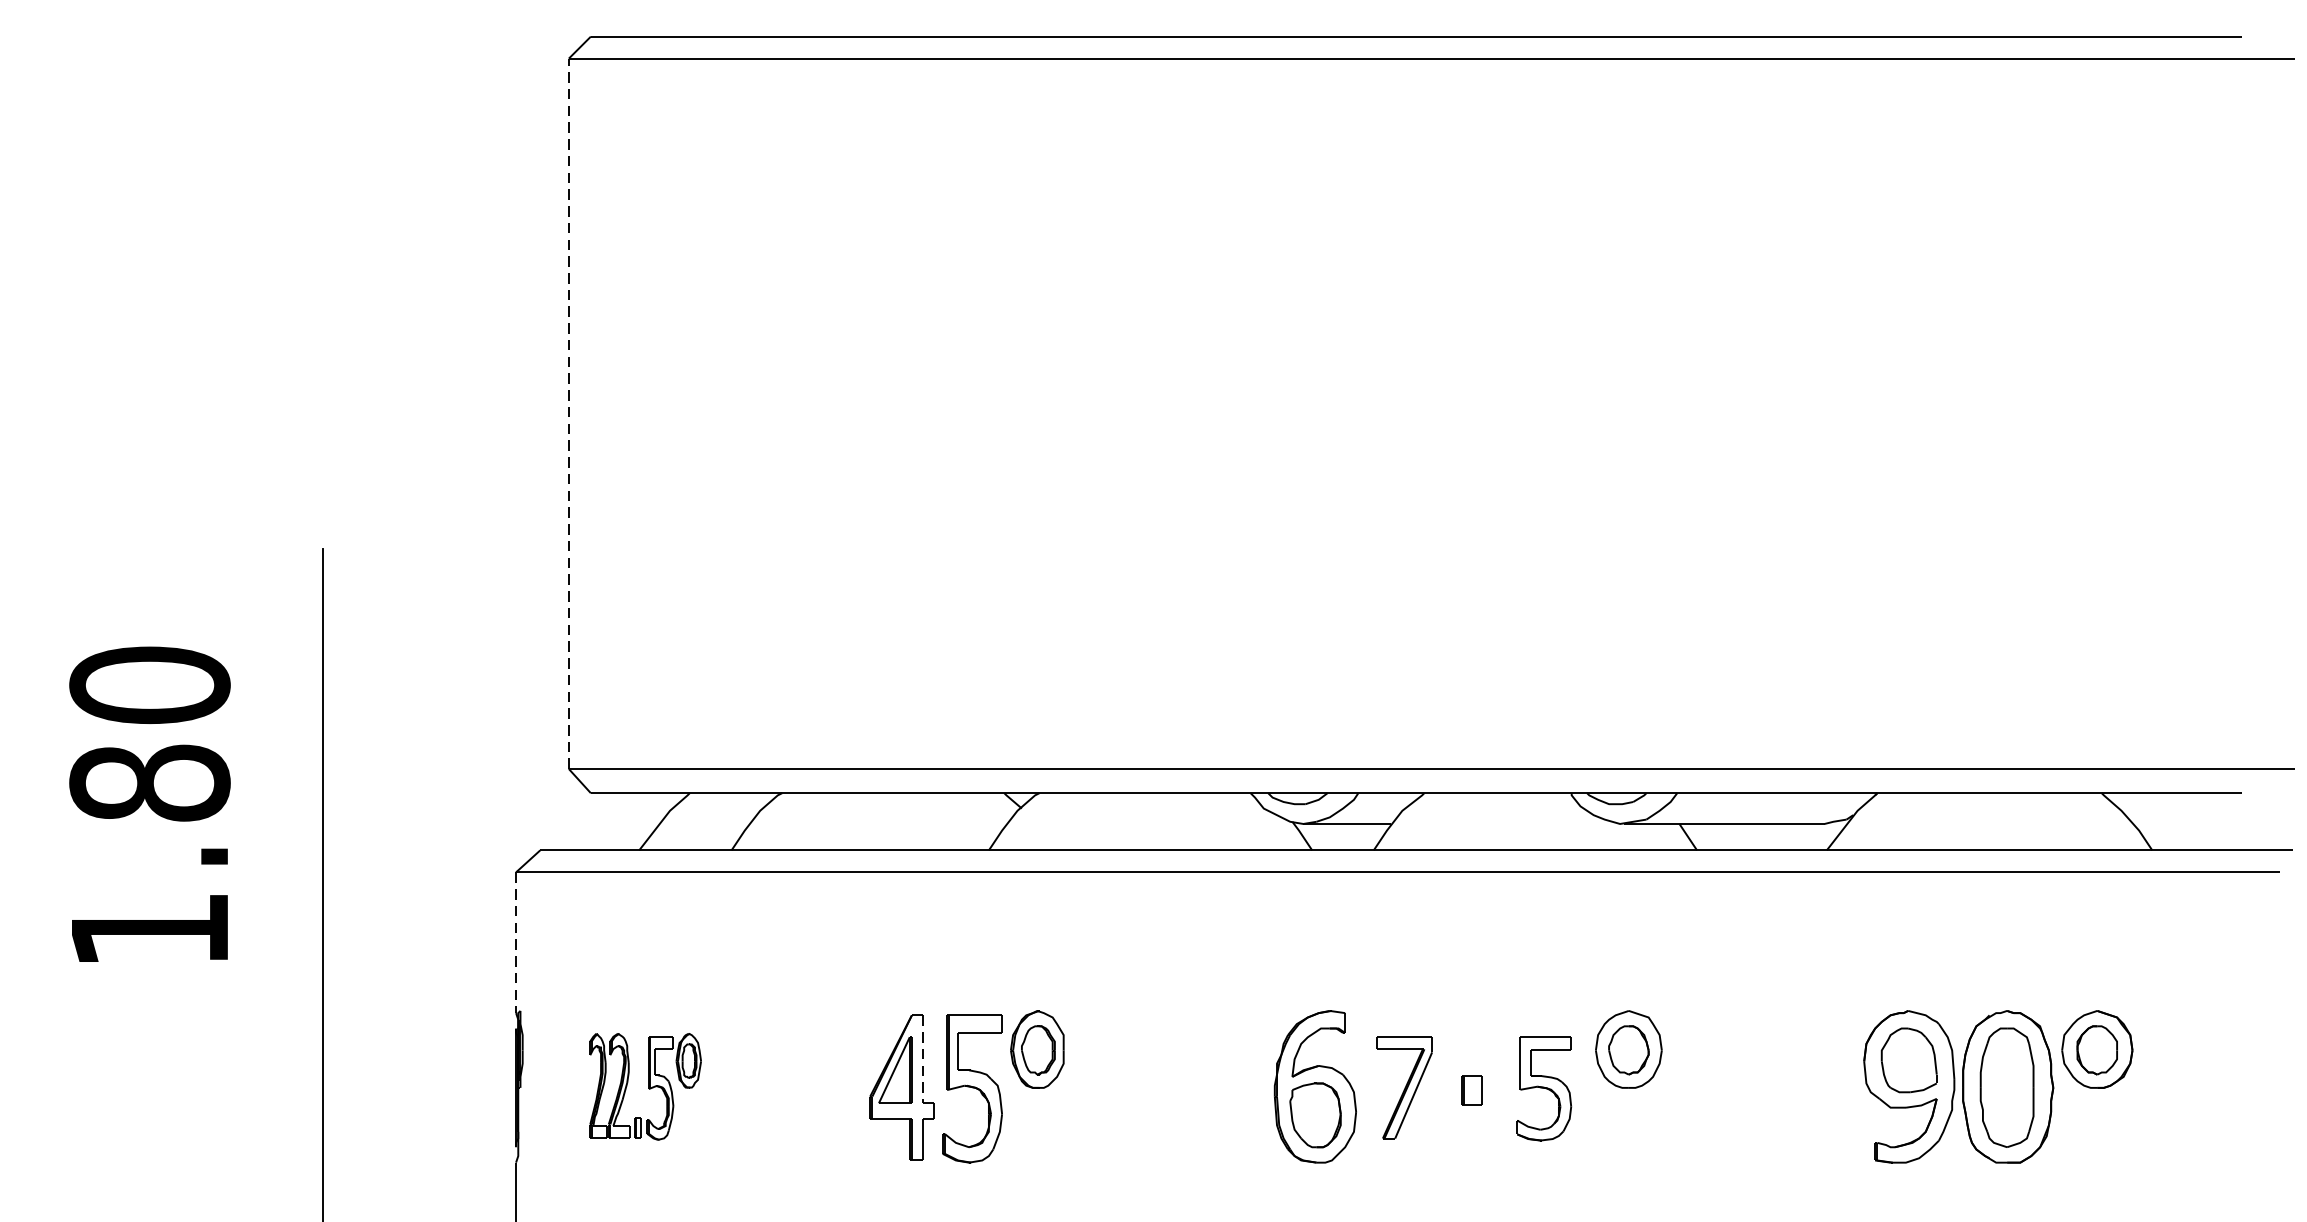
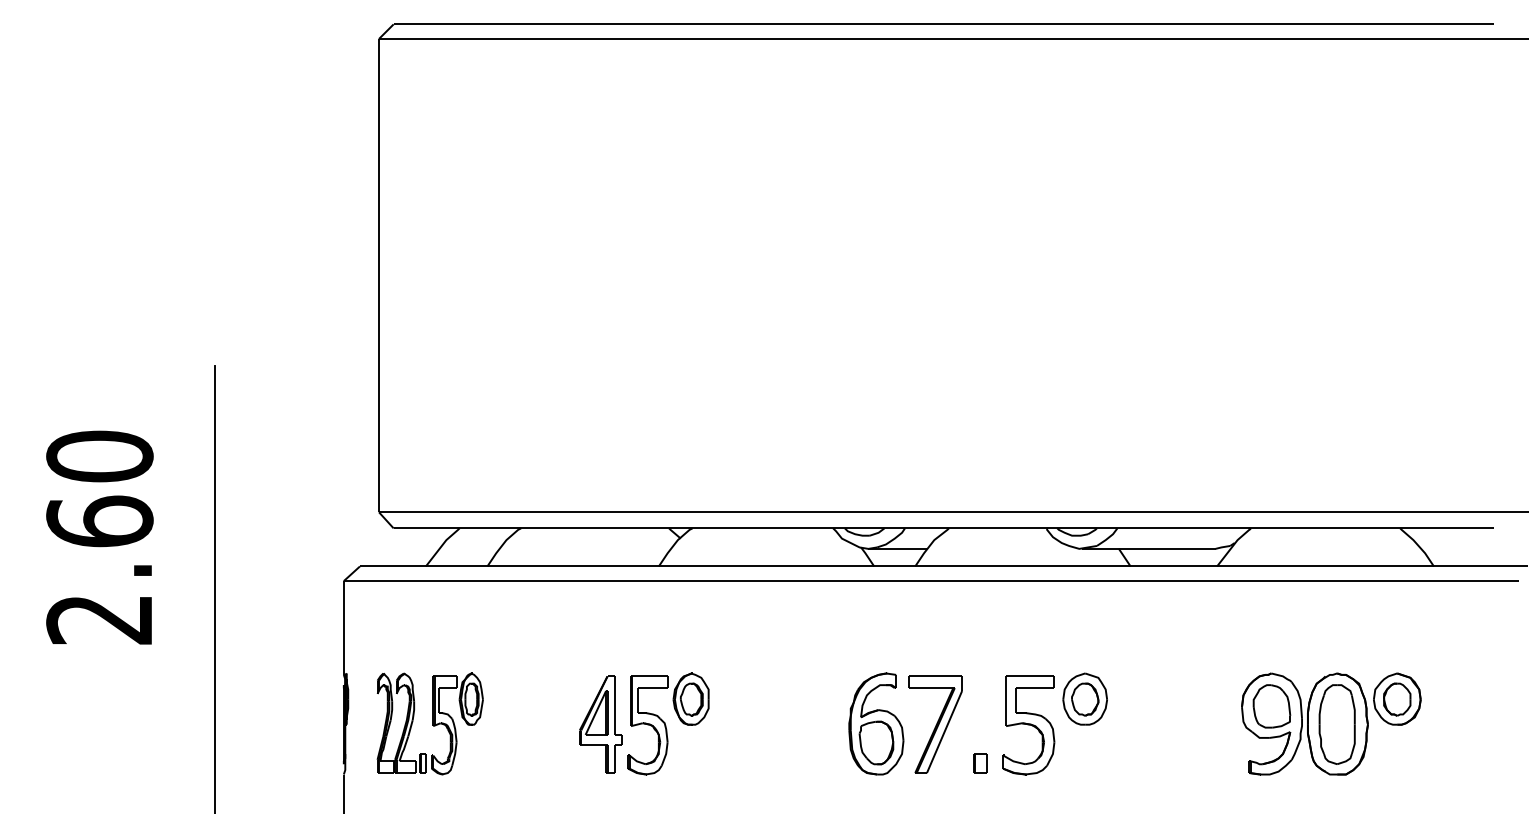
line: (569, 413) -> (379, 275), dashed -> solid
text: (149, 854) -> (99, 569), 1.80 -> 2.60
line: (515, 943) -> (343, 628), dashed -> solid
line: (922, 1060) -> (614, 706), dashed -> solid
part: (644, 1086) -> (429, 723), size x1.43
part: (1404, 1087) -> (935, 724), size x1.43
part: (1543, 1089) -> (1028, 725), size x1.43
part: (1471, 1090) -> (980, 763), moved

